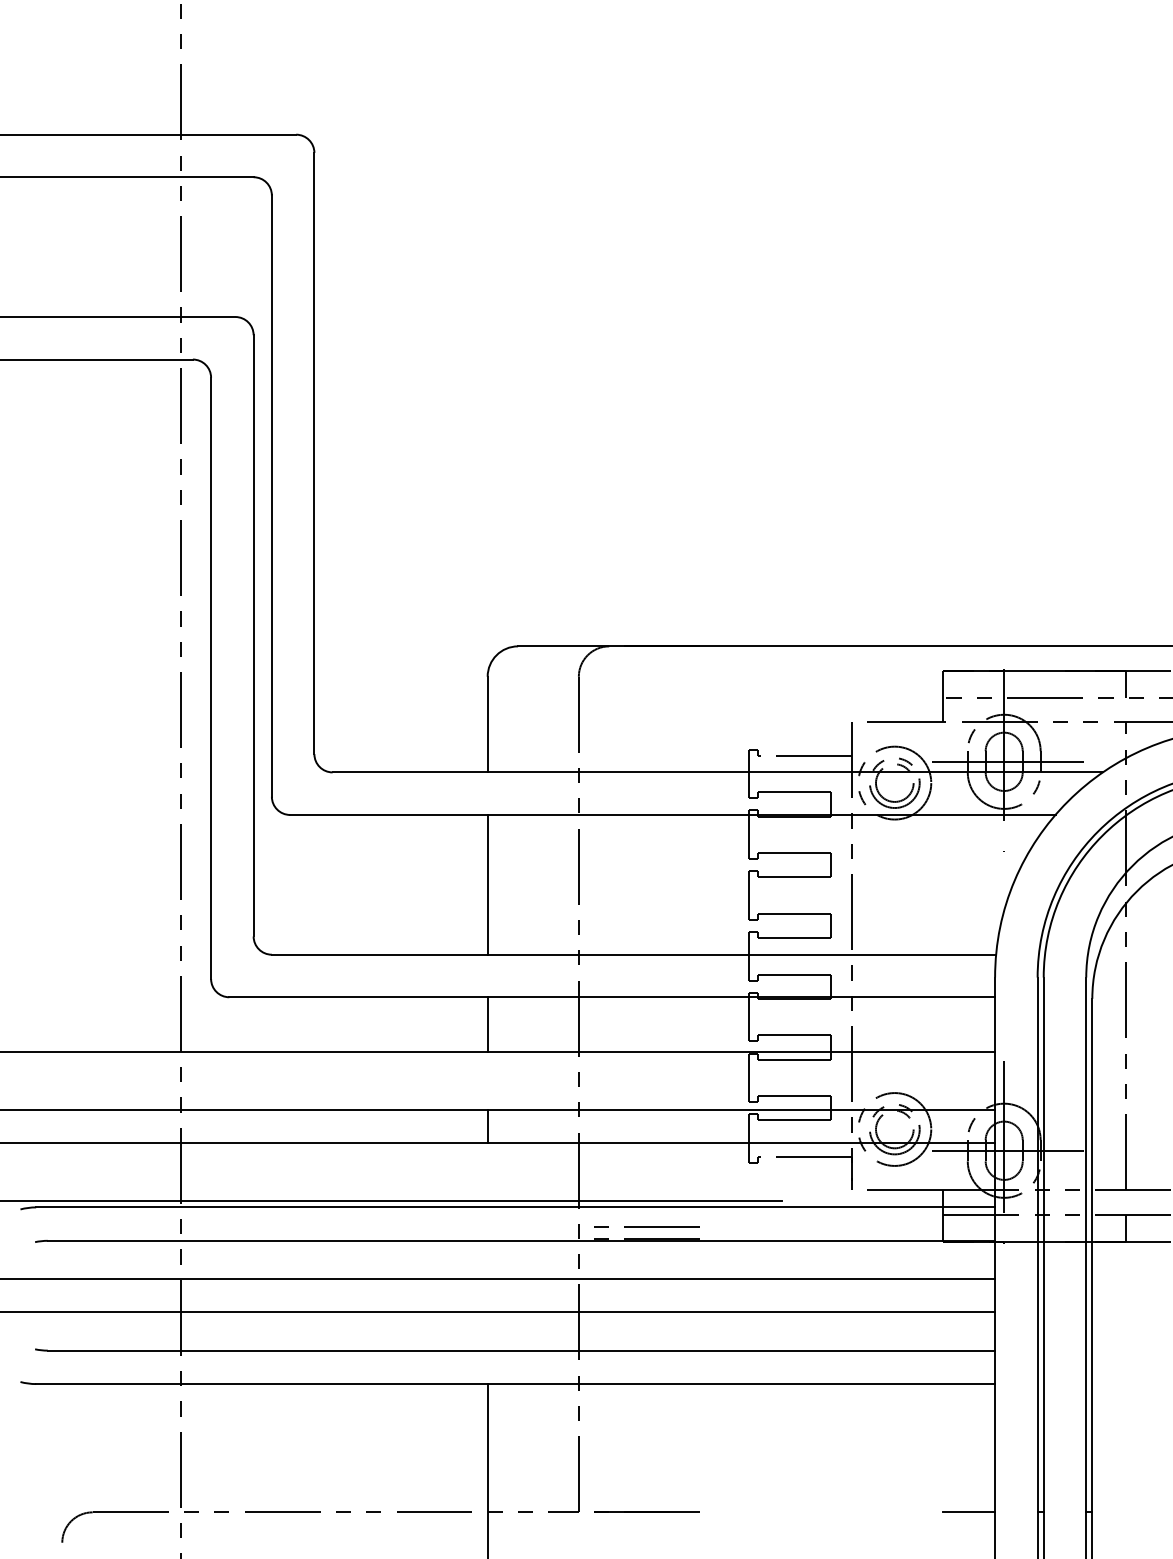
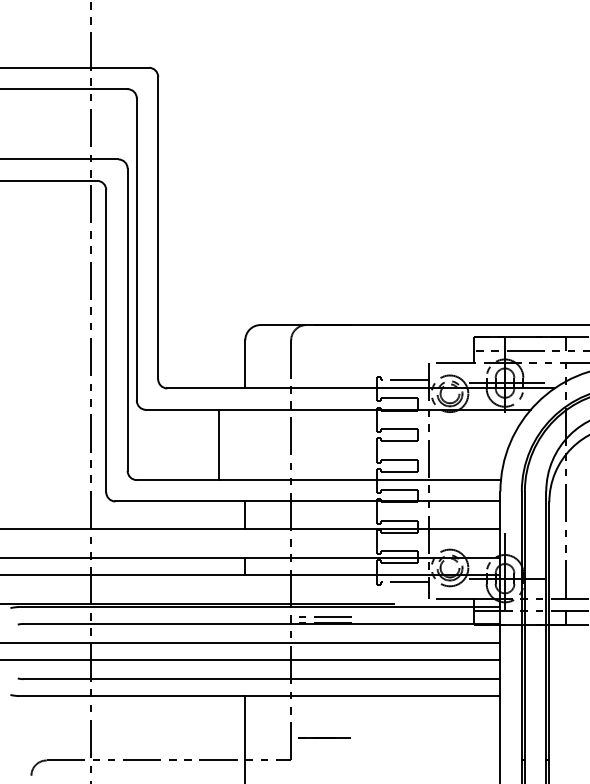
line: (488, 883) -> (219, 444), moved
line: (647, 1510) -> (324, 737), moved
line: (969, 1512) -> (487, 760), removed

